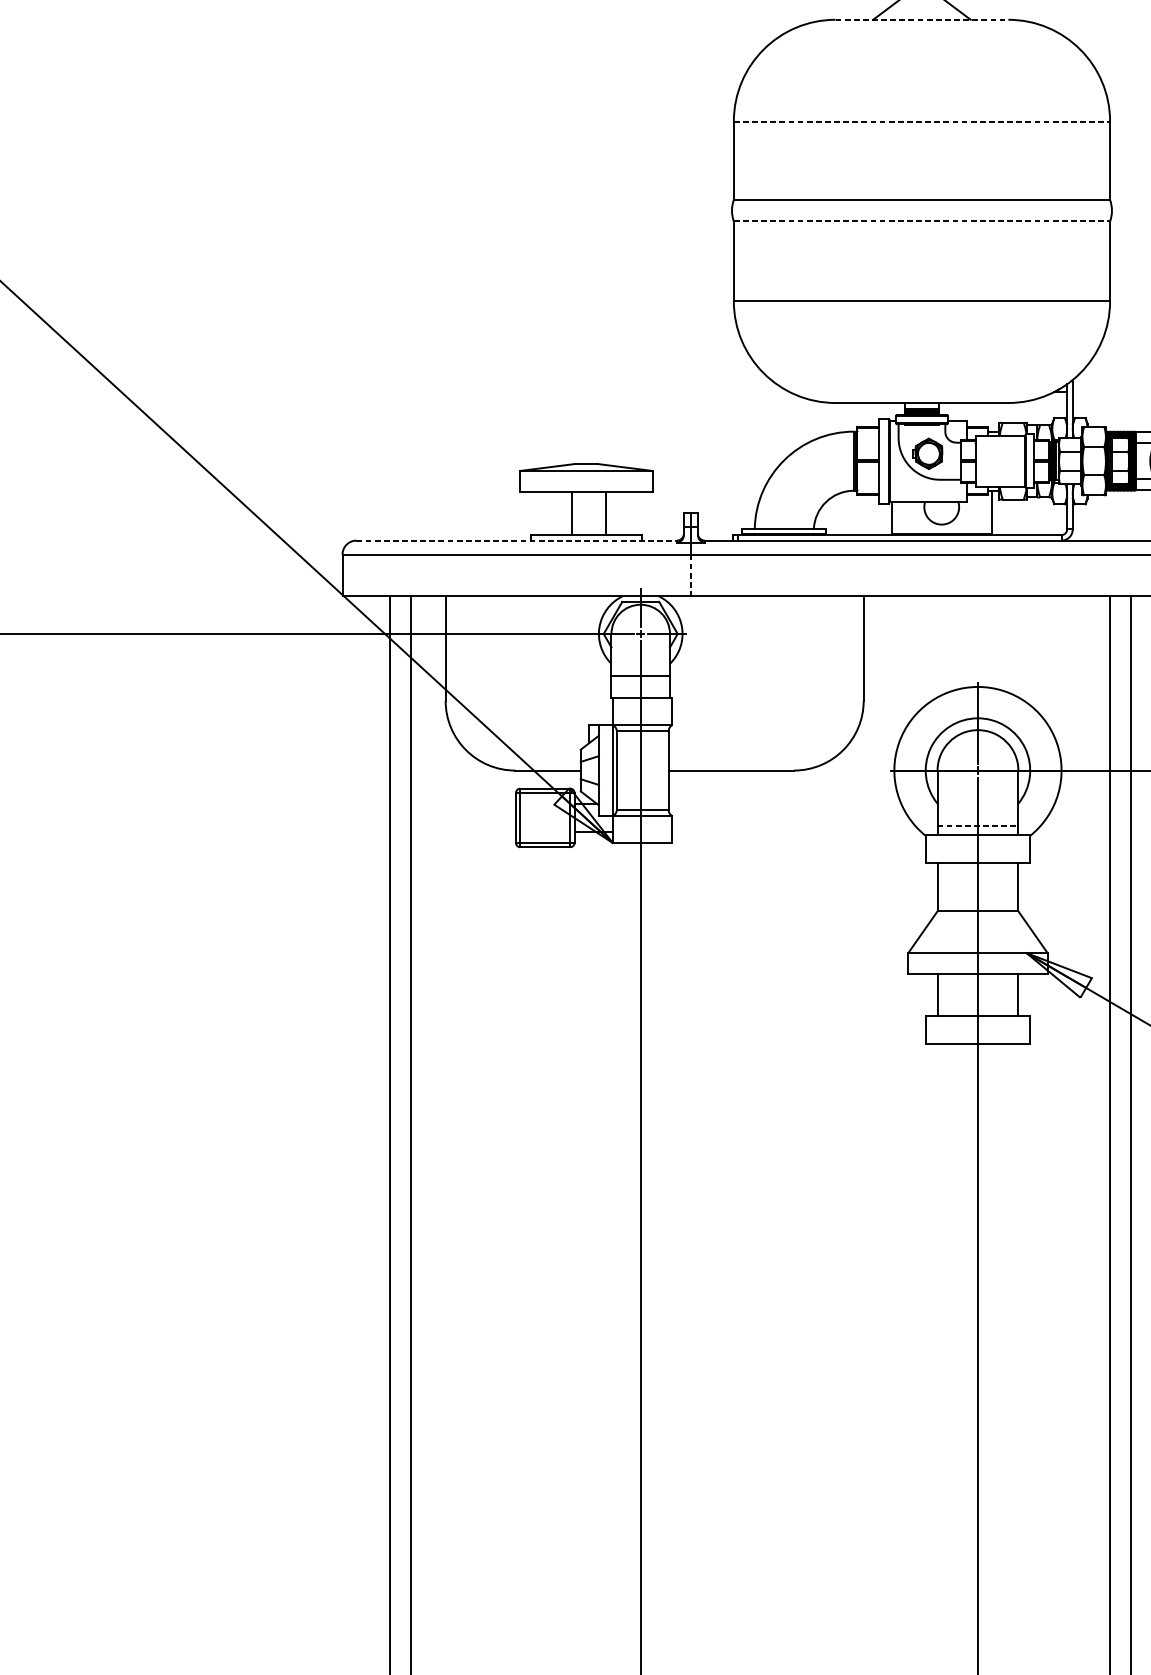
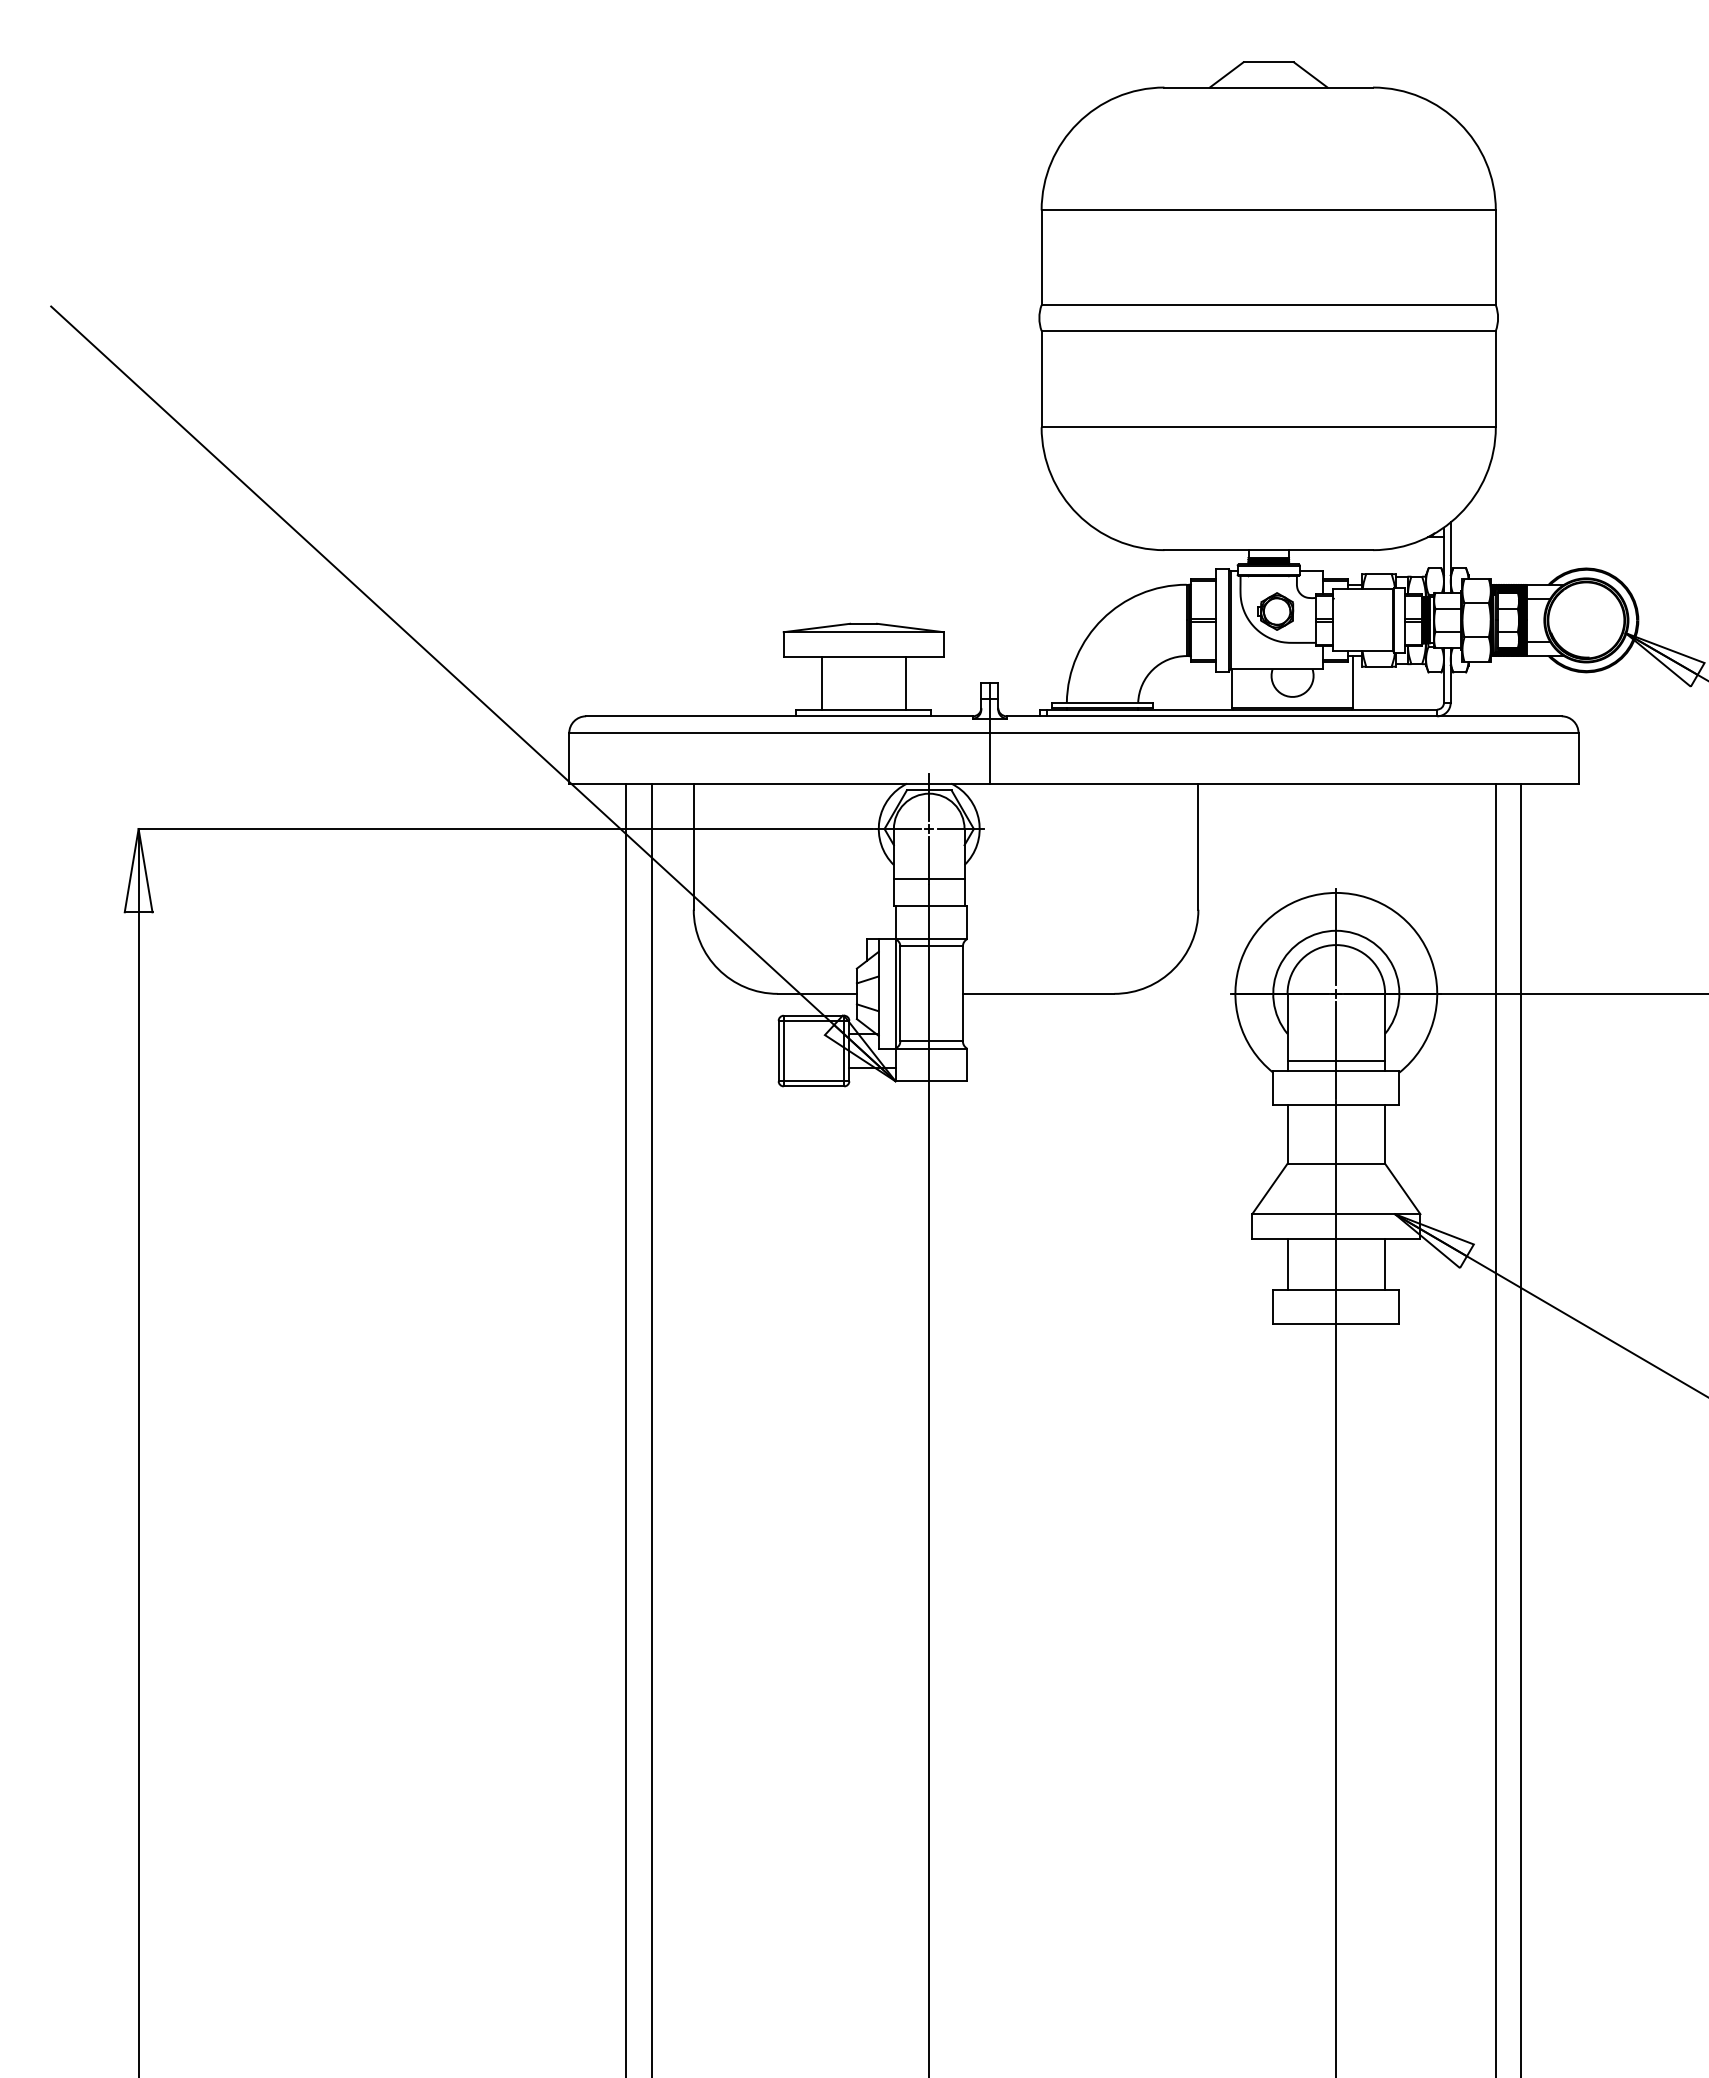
line: (922, 19) -> (1269, 87), dashed -> solid
line: (922, 121) -> (1269, 210), dashed -> solid
line: (922, 221) -> (1269, 330), dashed -> solid
line: (571, 513) -> (905, 683), moved
line: (606, 513) -> (821, 683), moved
line: (517, 540) -> (780, 716), dashed -> solid
line: (690, 575) -> (989, 758), dashed -> solid
line: (978, 826) -> (1336, 1061), dashed -> solid

